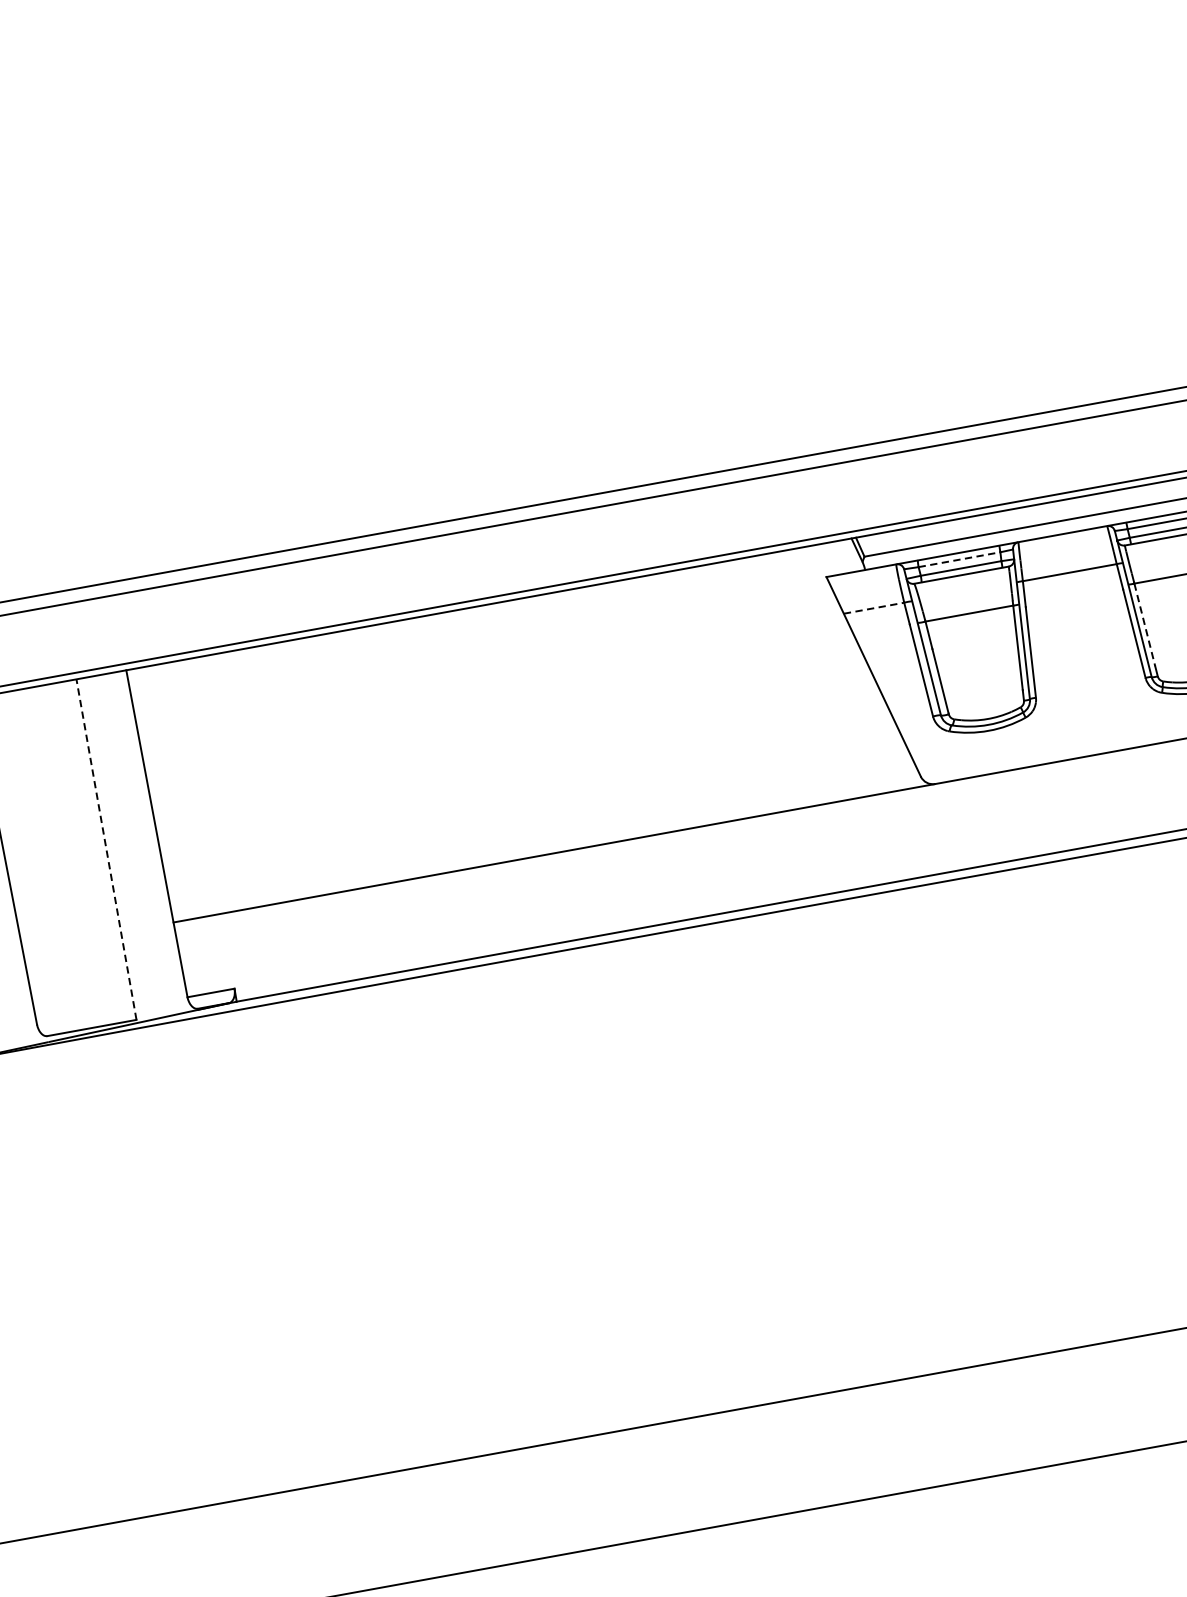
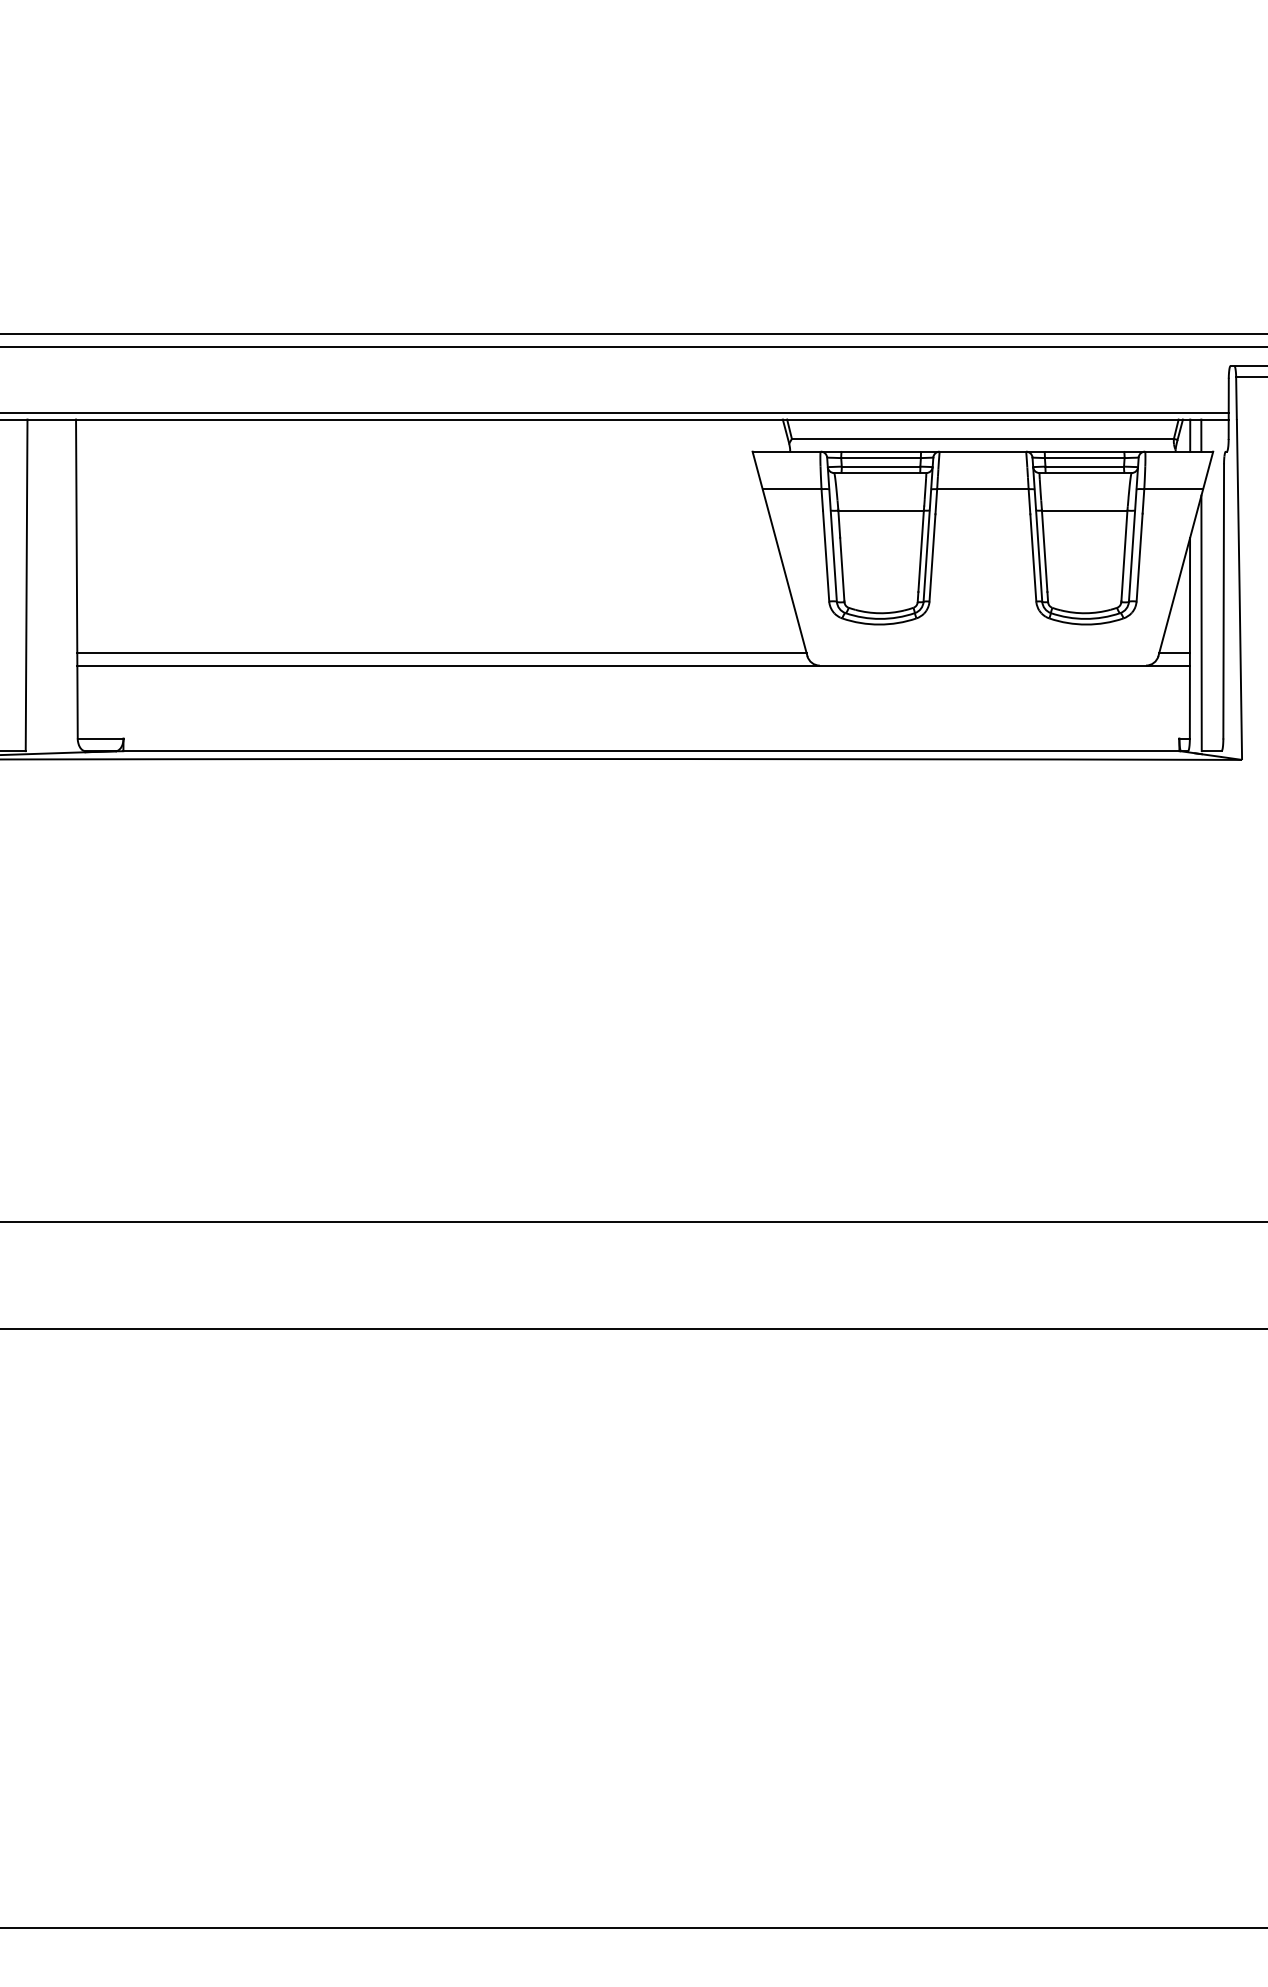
line: (960, 560) -> (881, 458), dashed -> solid
line: (874, 608) -> (792, 489), dashed -> solid
line: (1144, 625) -> (1044, 551), dashed -> solid
line: (544, 841) -> (441, 652), added
line: (106, 849) -> (26, 585), dashed -> solid

